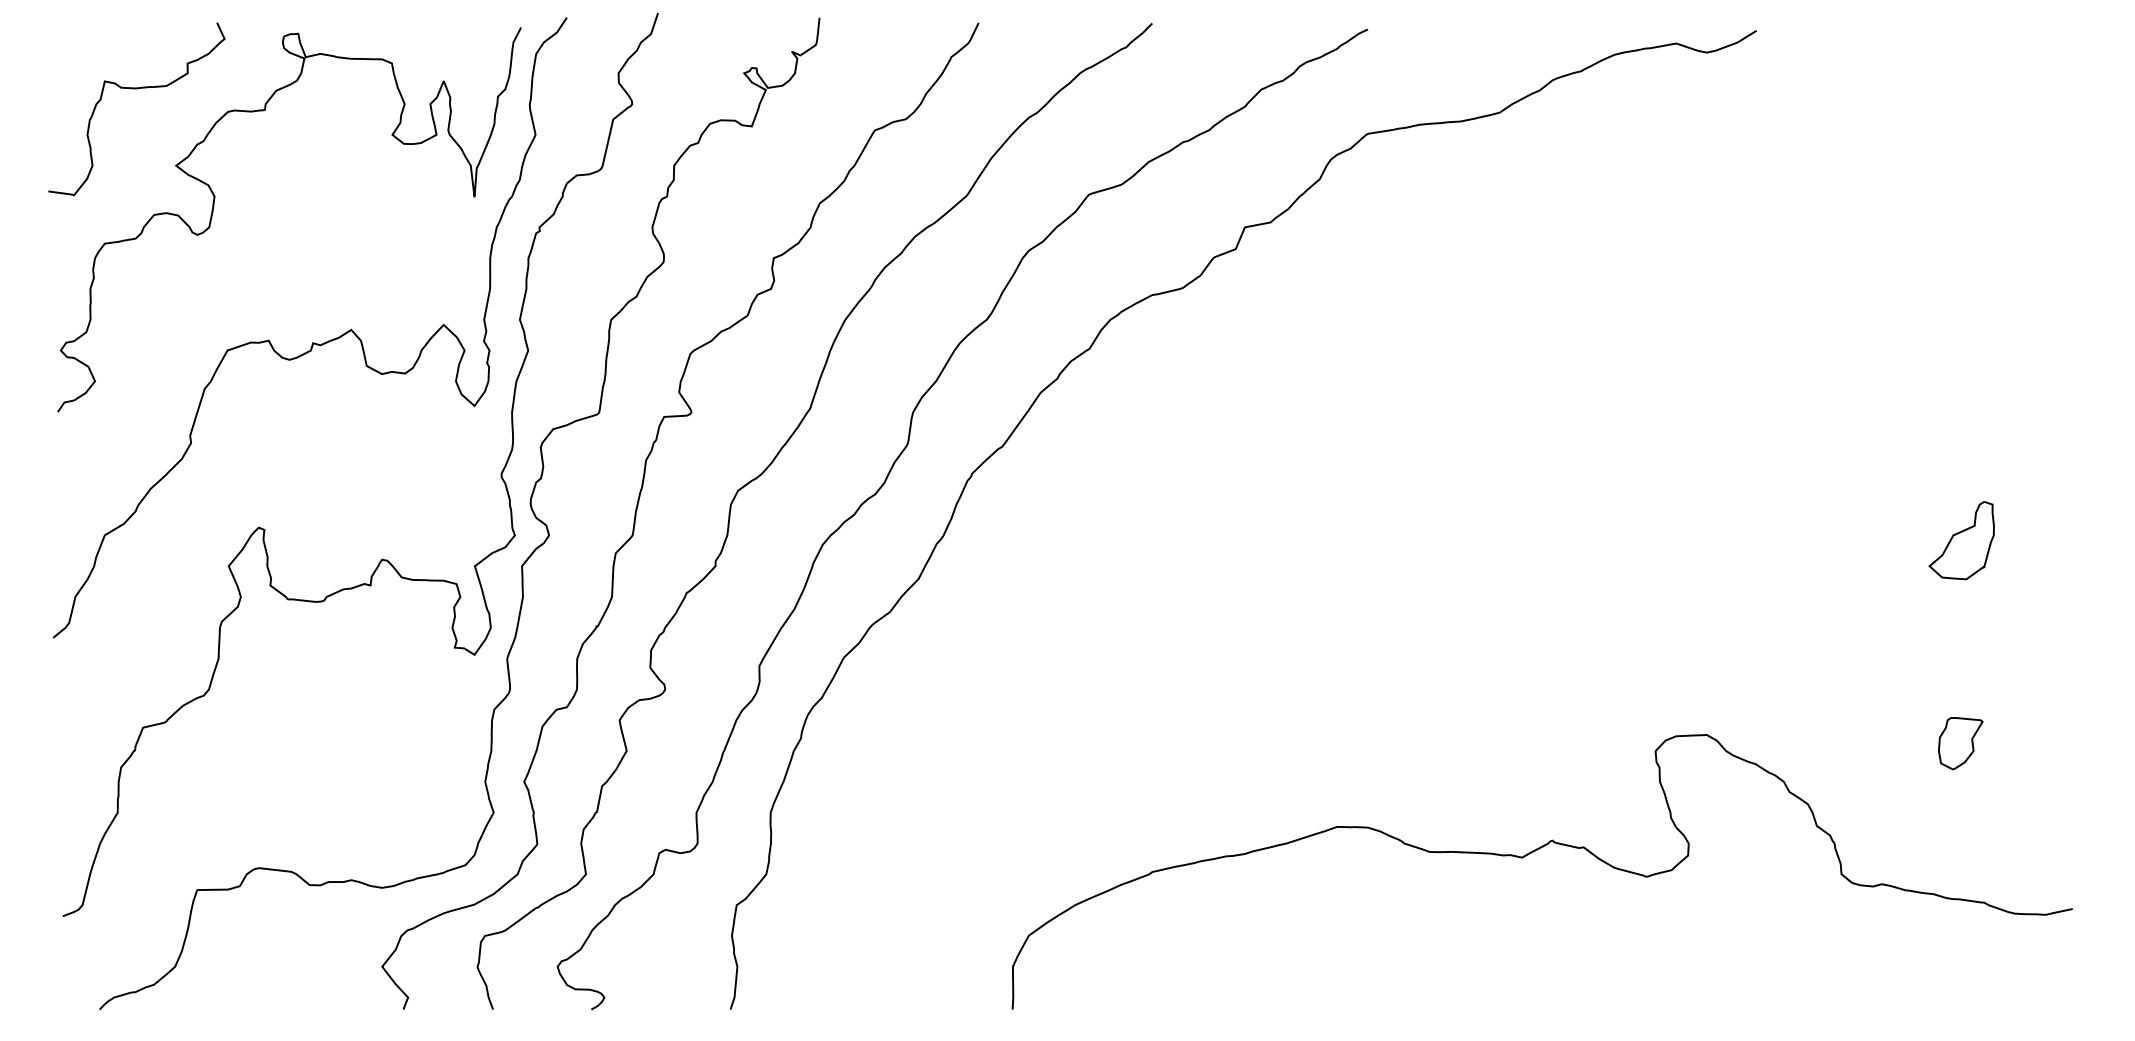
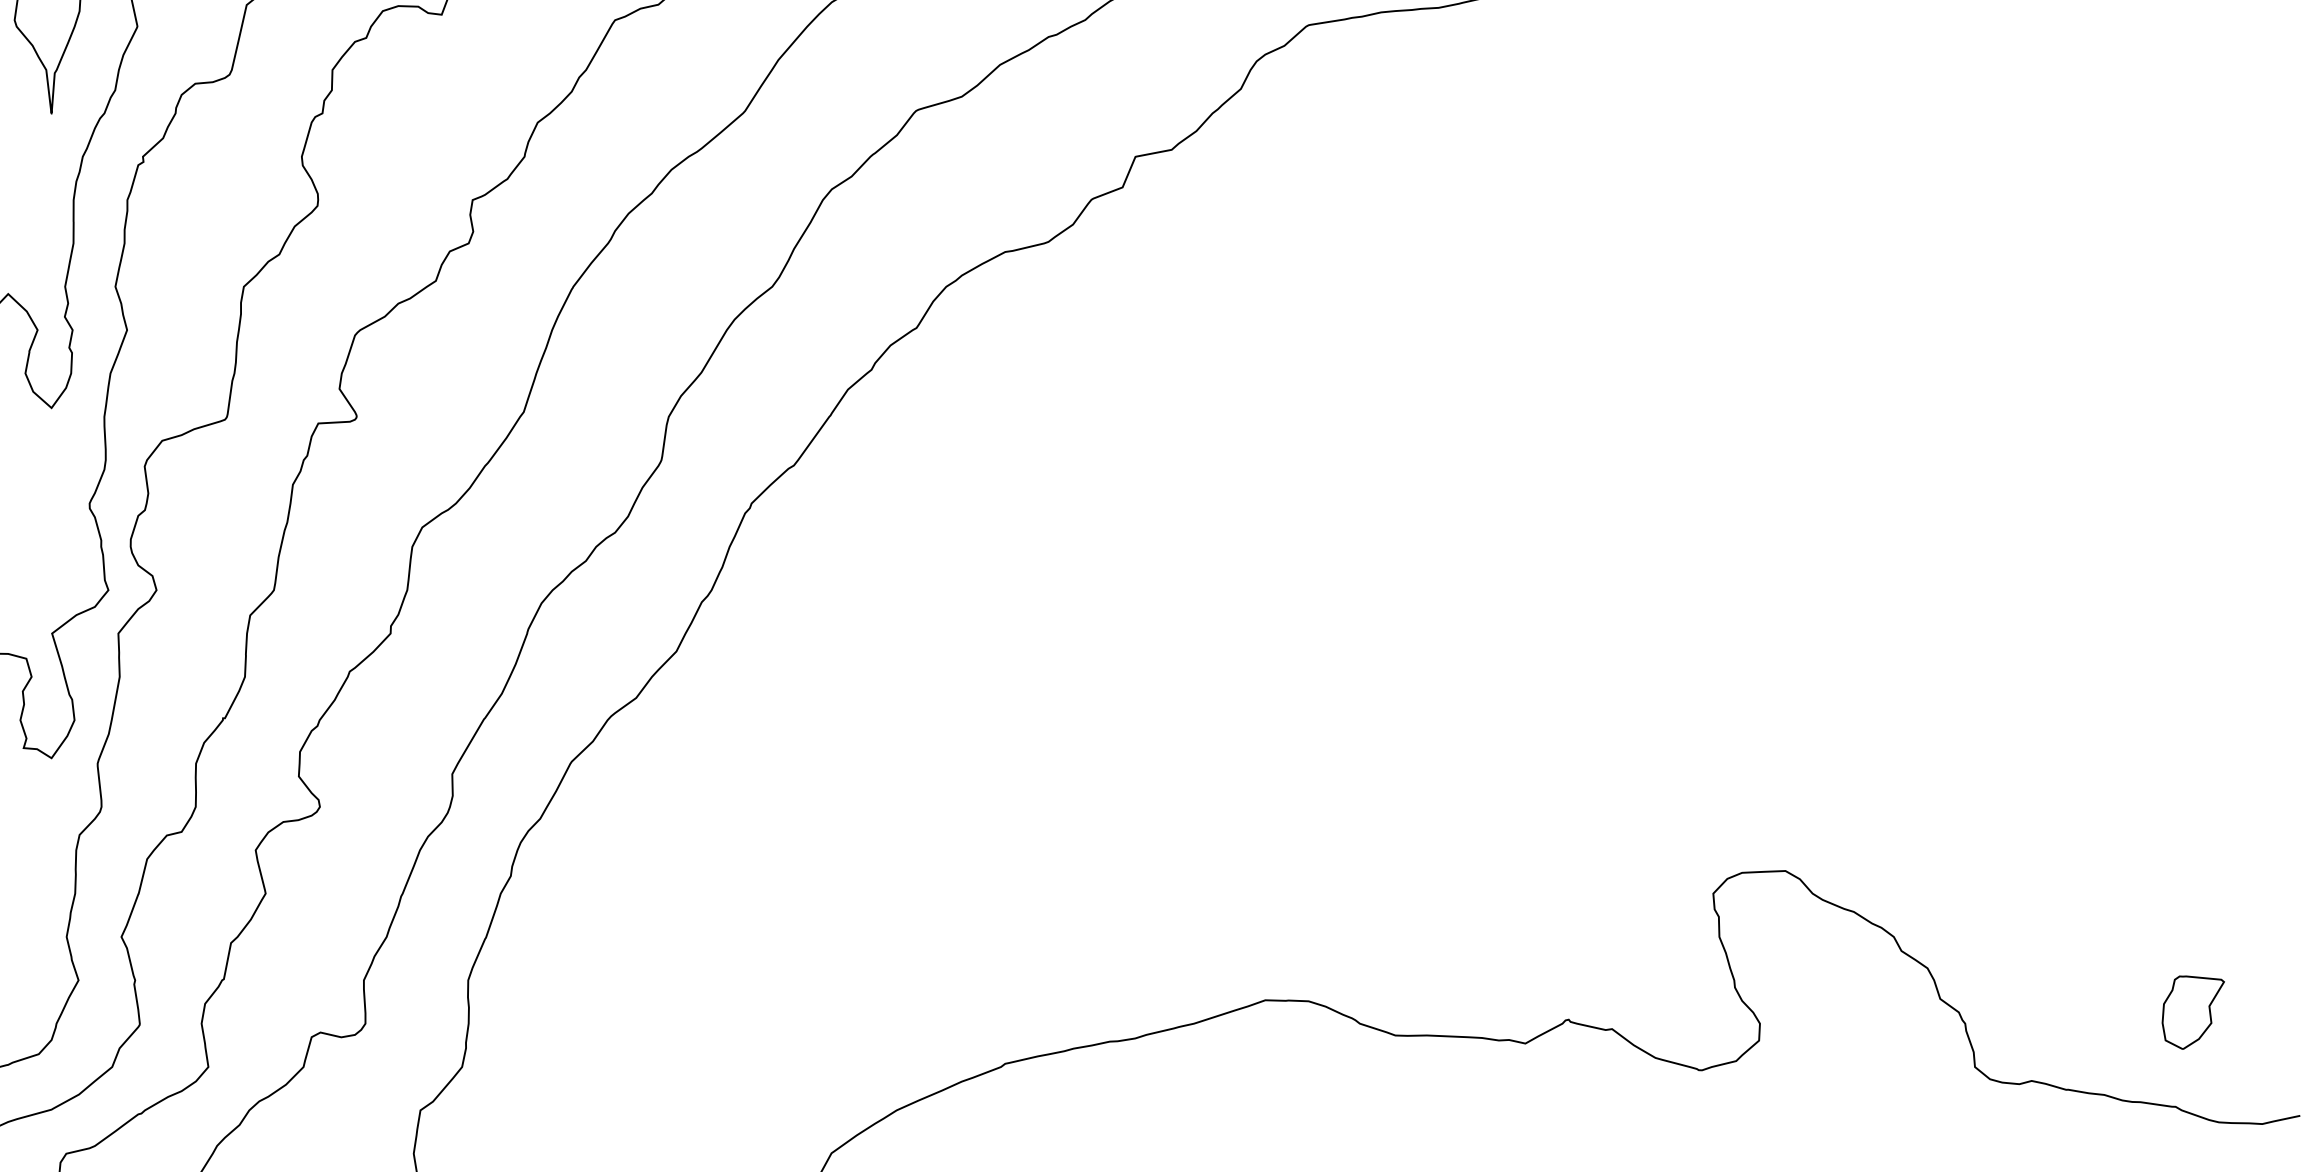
part: (1961, 540) -> (2143, 597), removed
part: (1960, 743) -> (2192, 1012), moved

